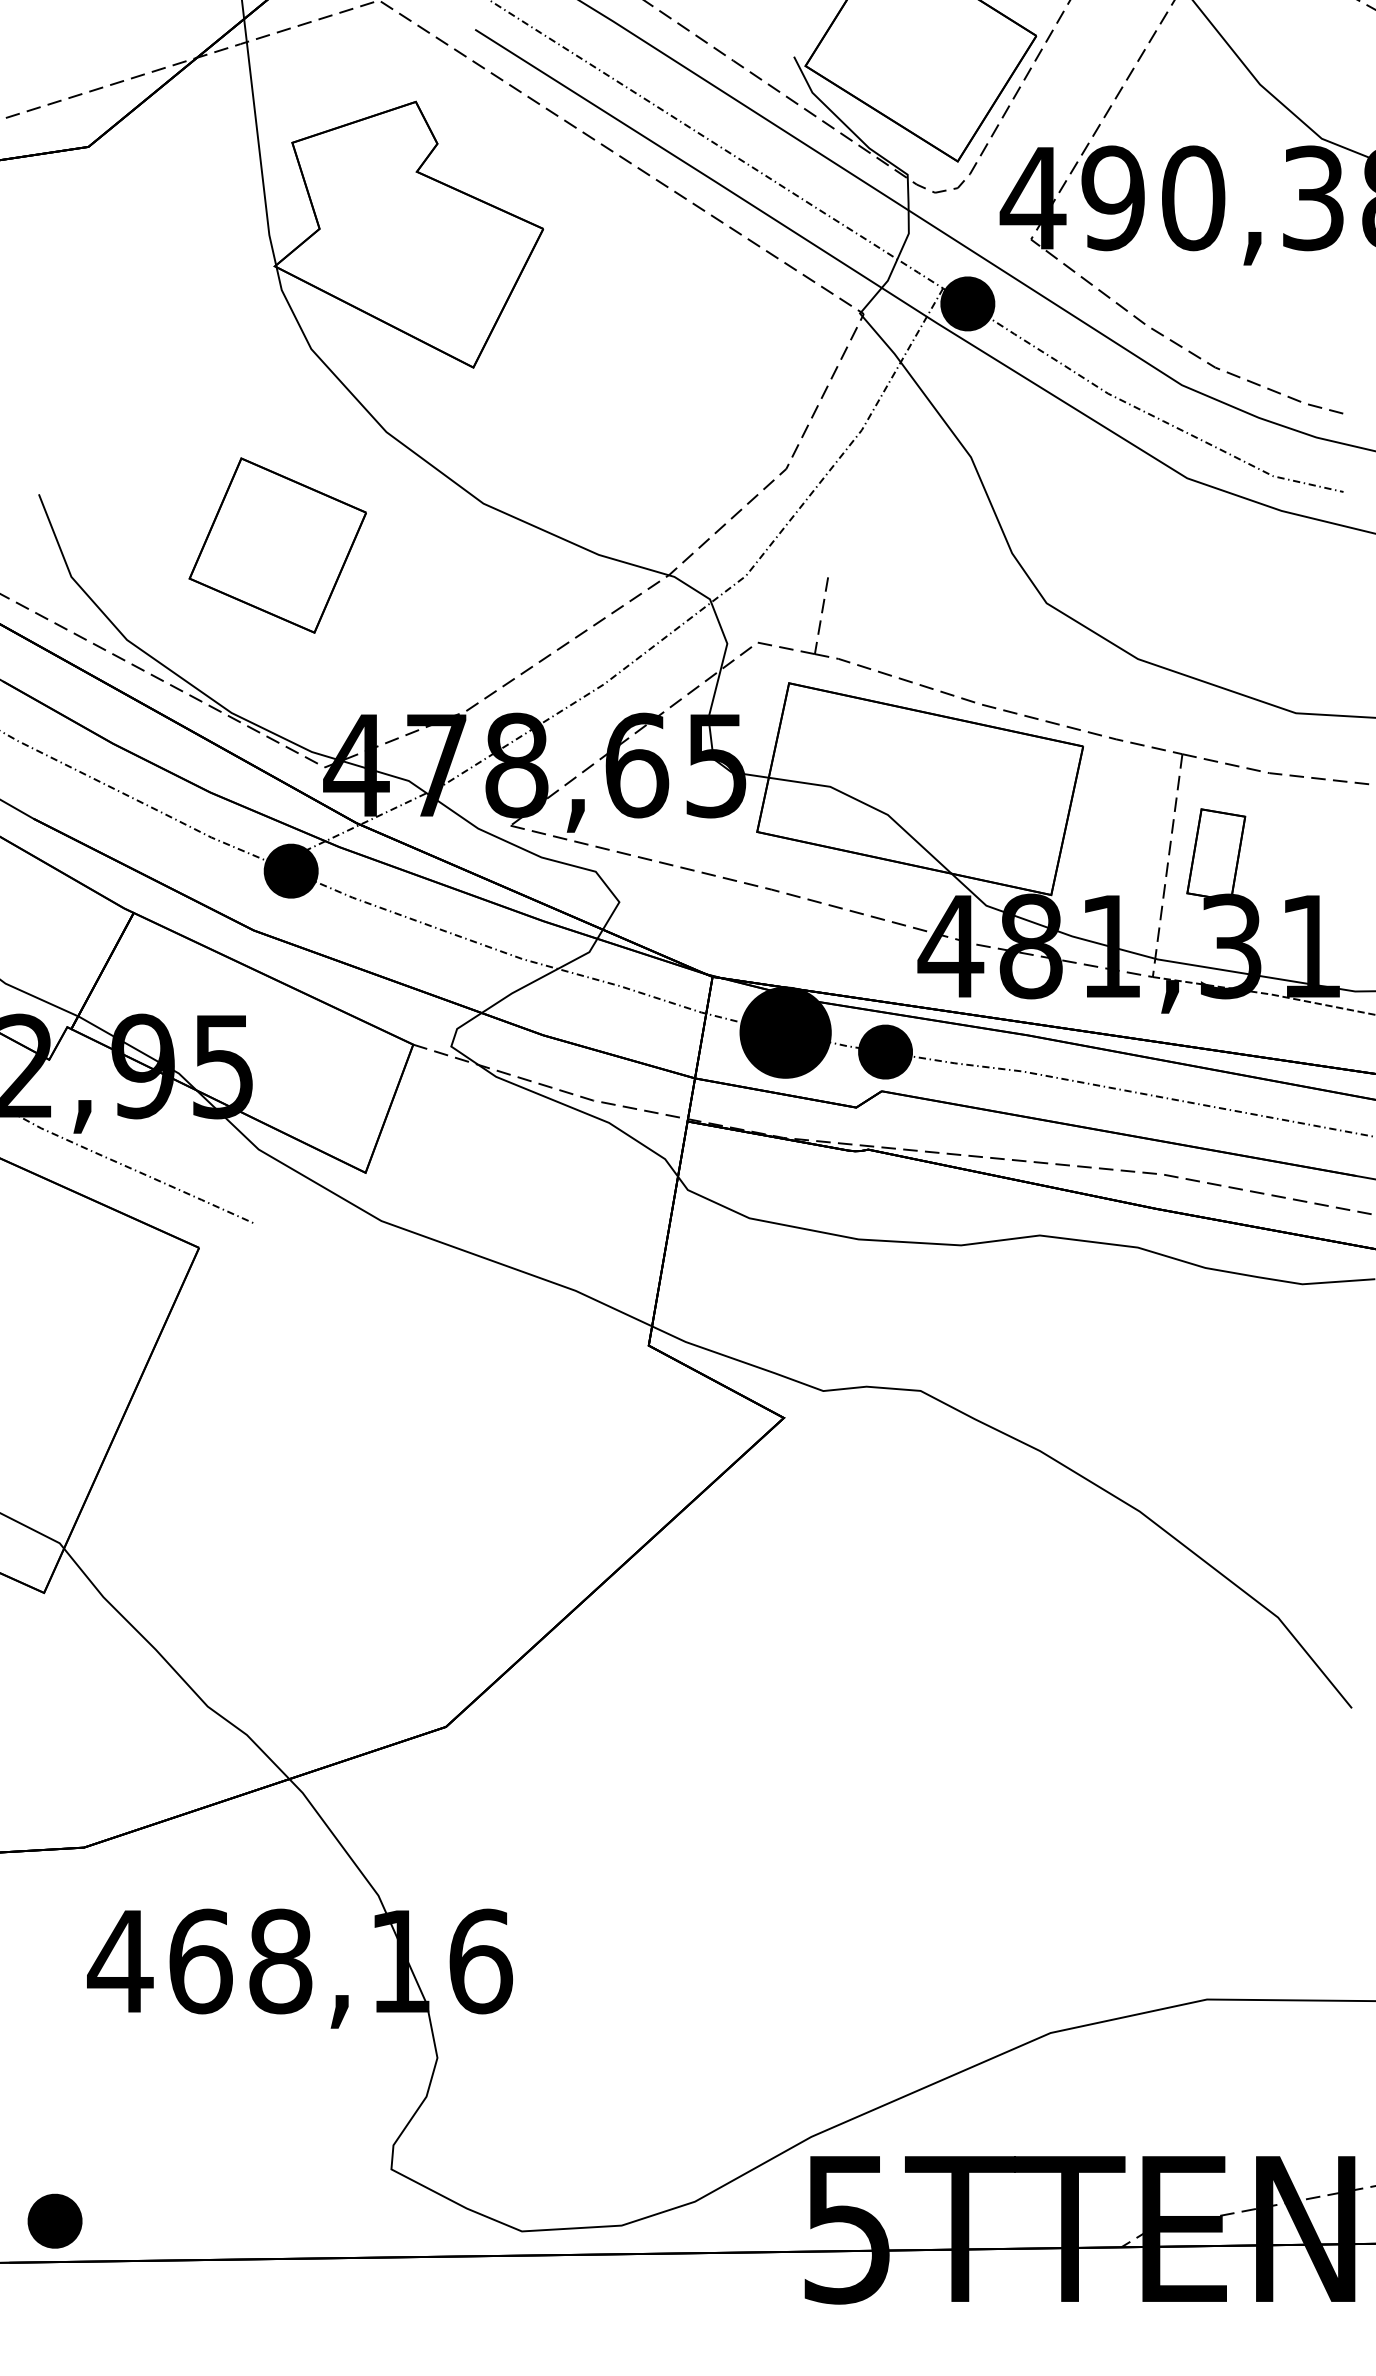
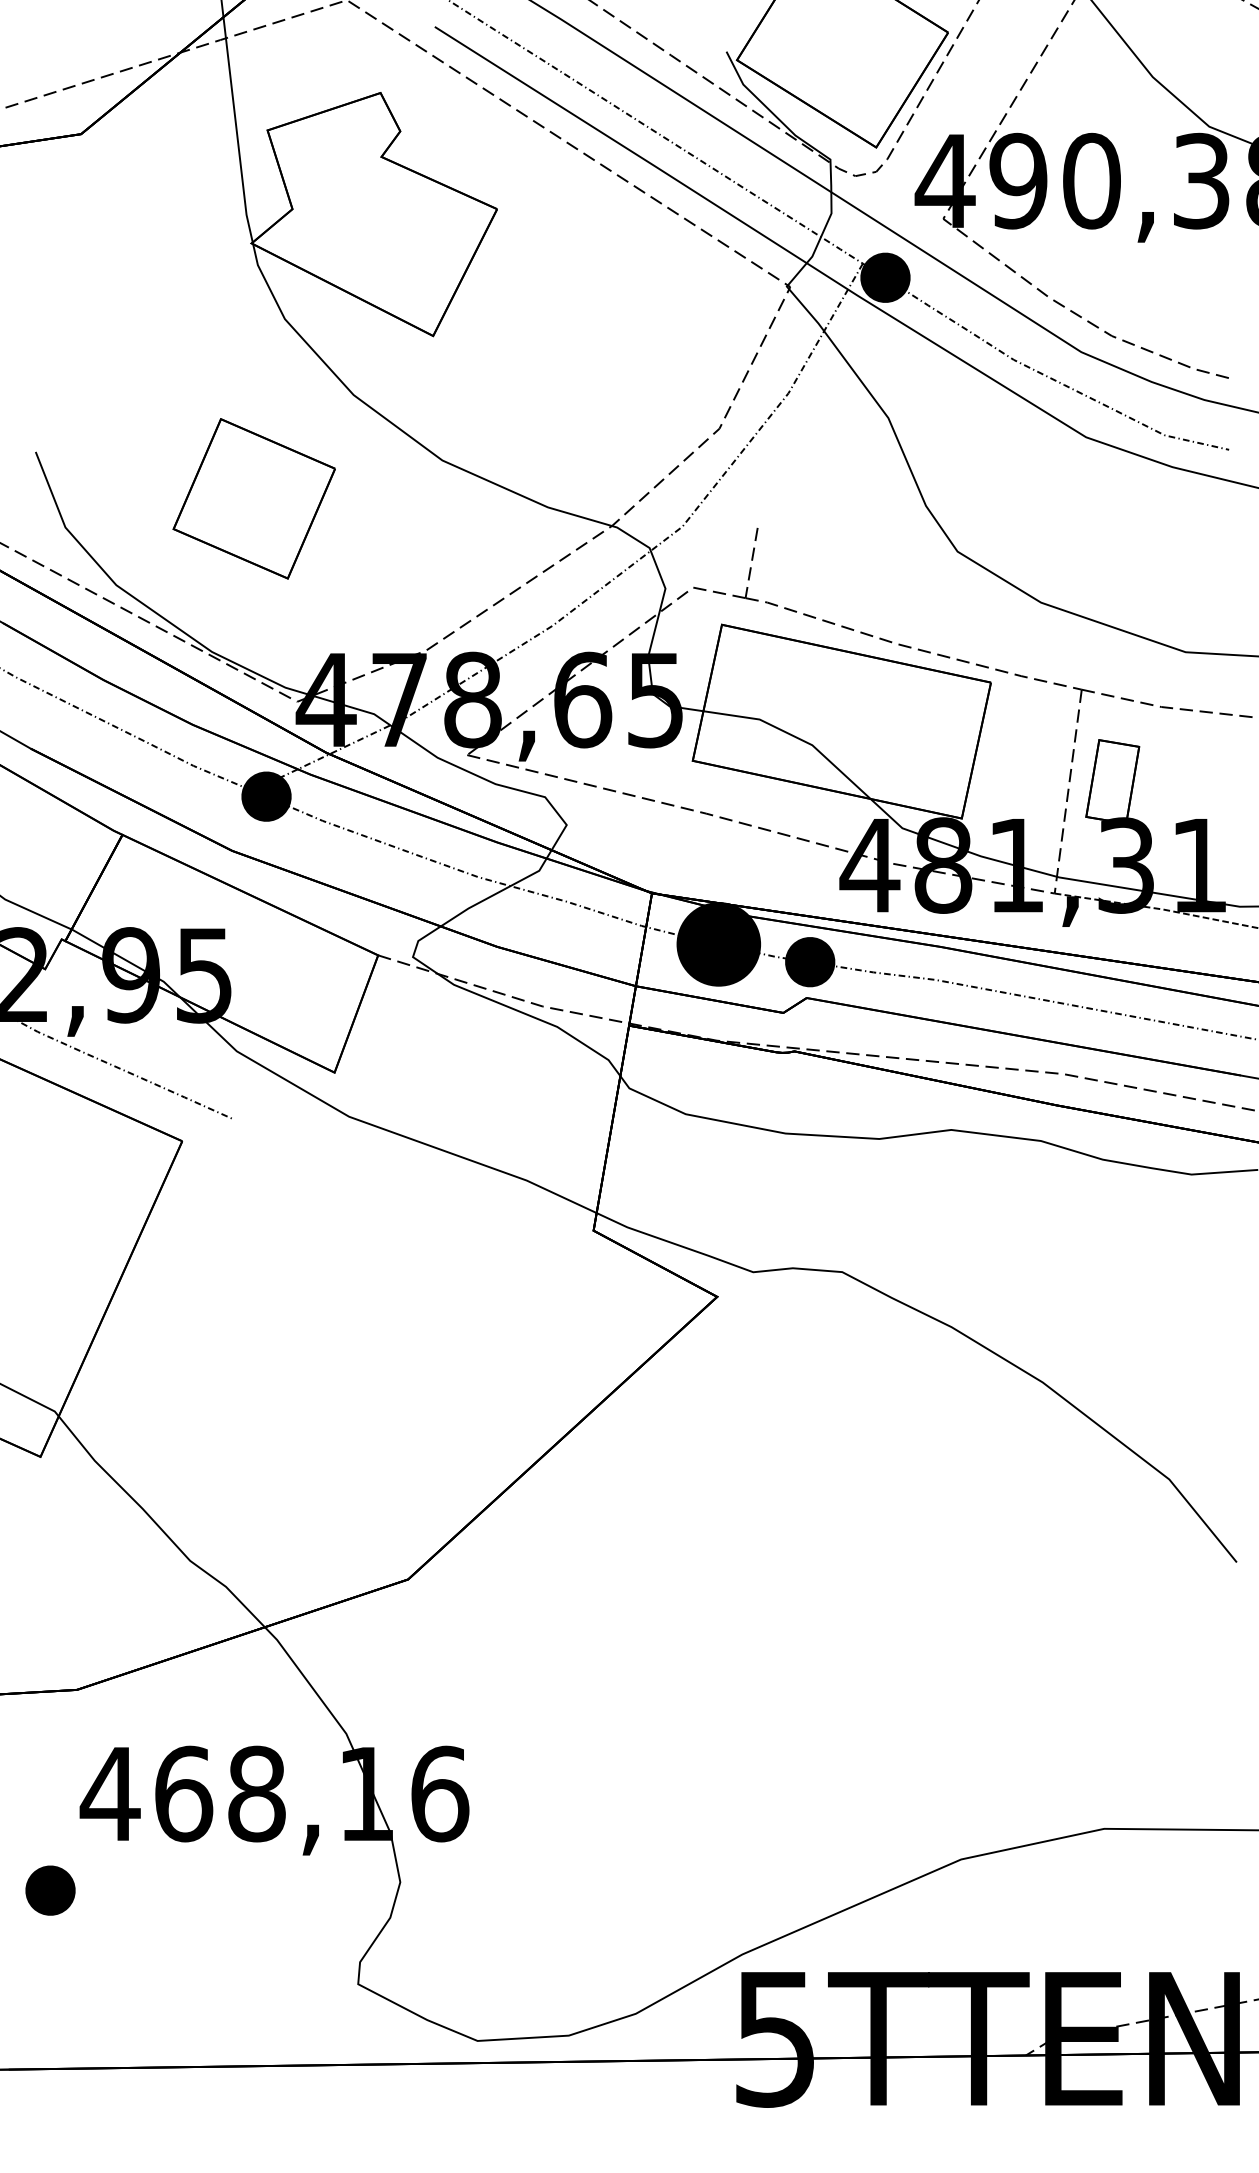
part: (55, 2221) -> (50, 1890), moved

